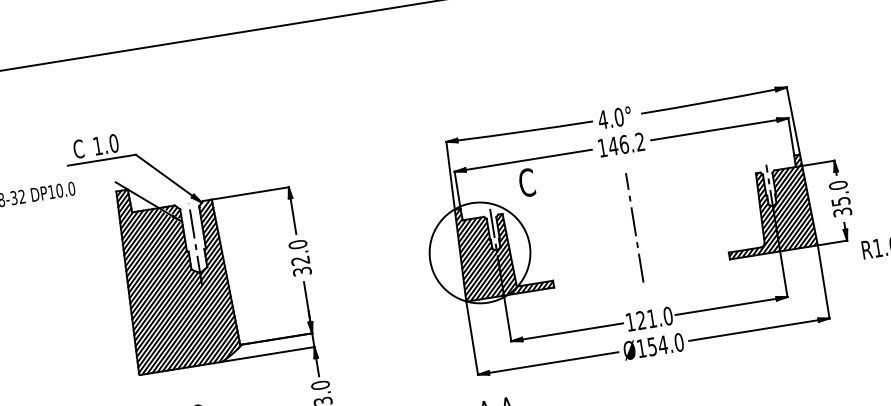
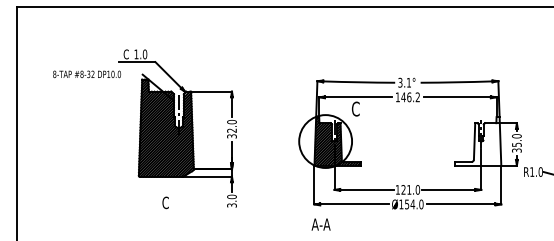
text: (610, 118) -> (404, 82), 4.0° -> 3.1°
hatch: (765, 207) -> (477, 141), removed
line: (634, 228) -> (407, 141), removed

